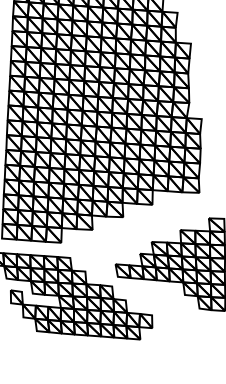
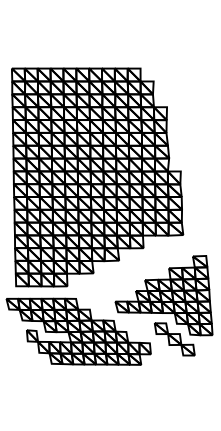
part: (180, 312) -> (174, 339), added

